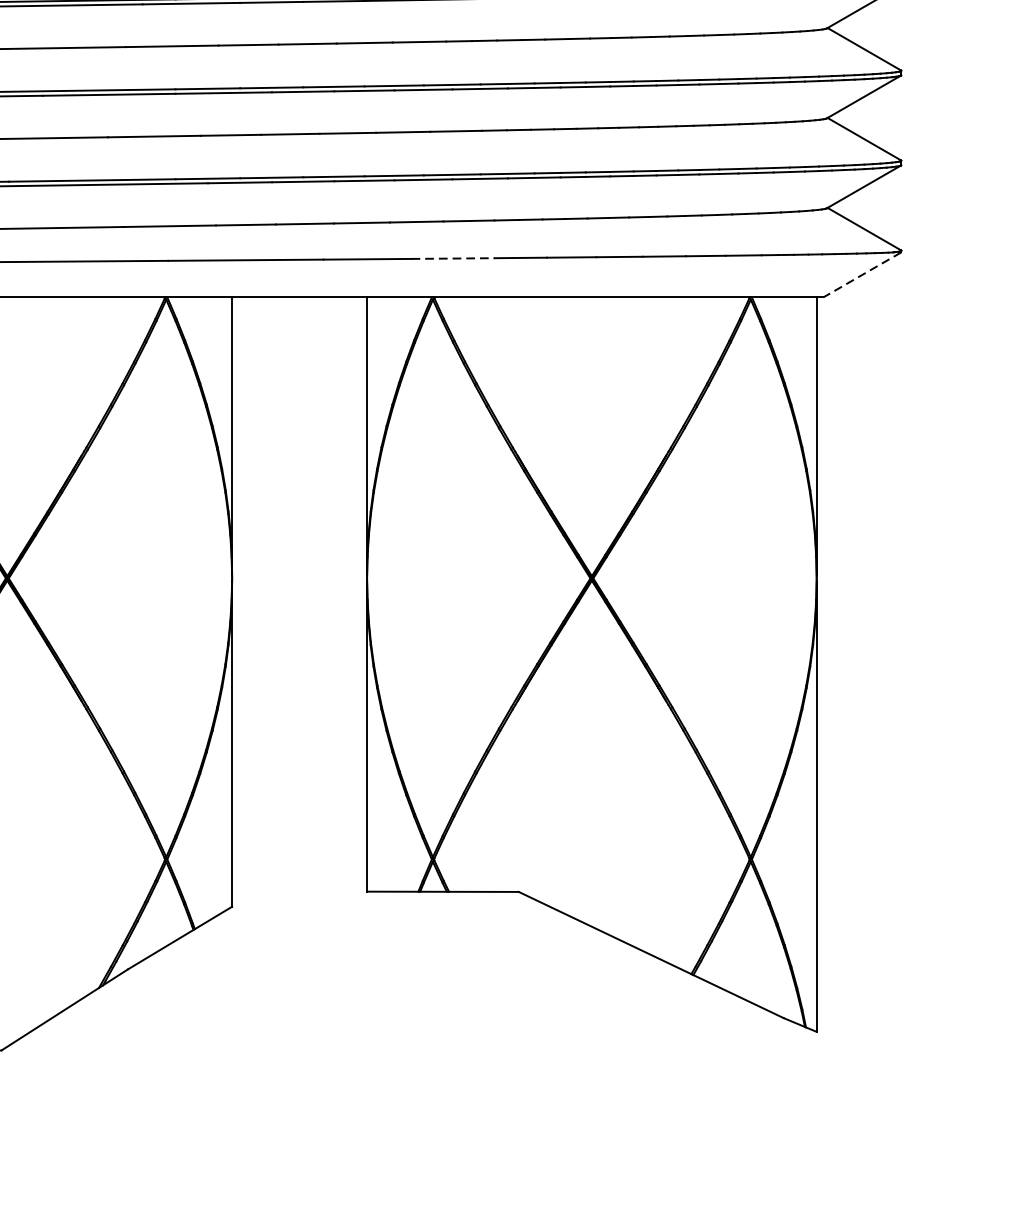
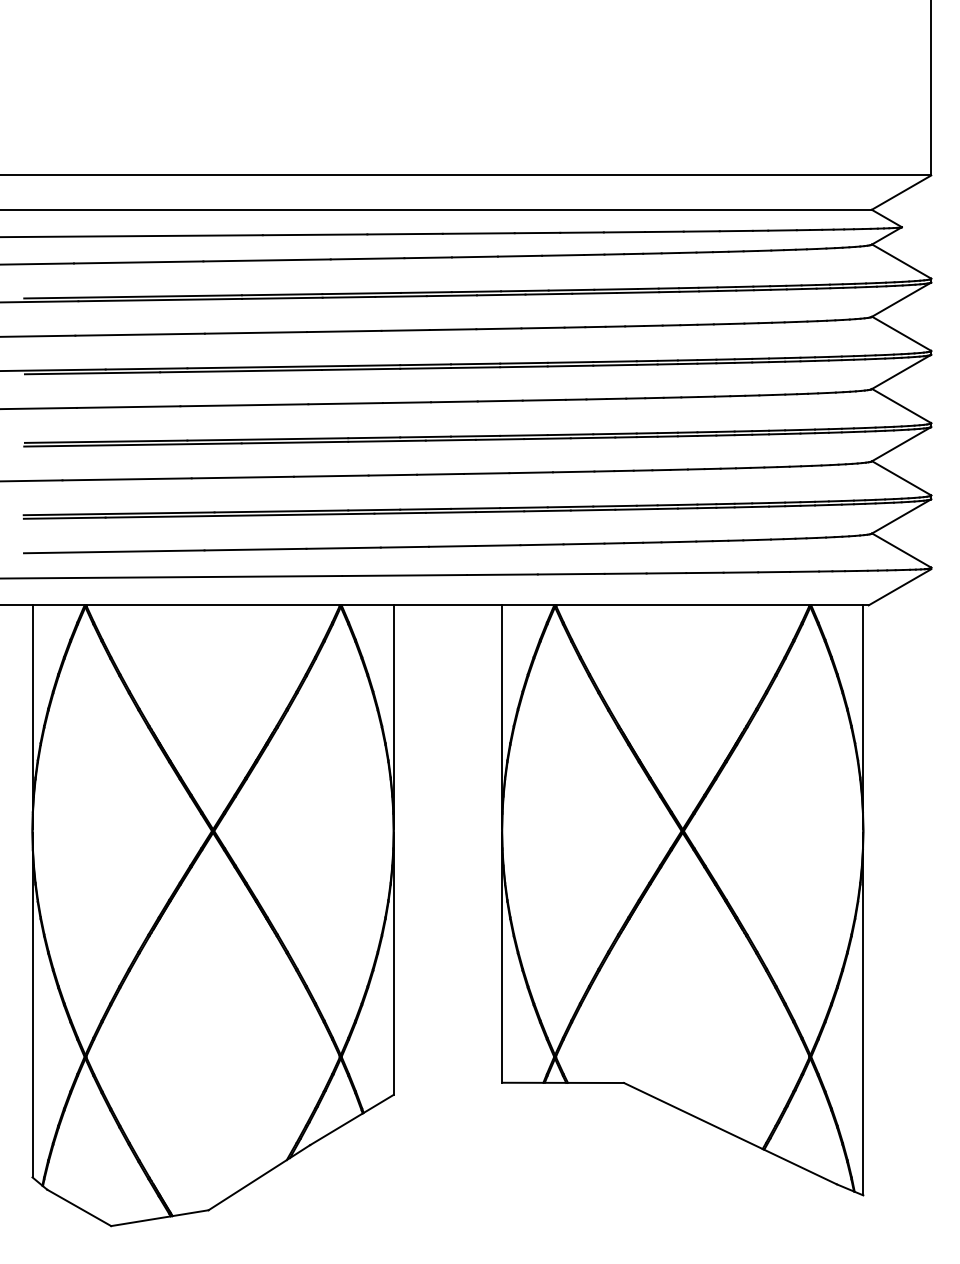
line: (453, 258) -> (571, 574), dashed -> solid
line: (861, 275) -> (899, 587), dashed -> solid

